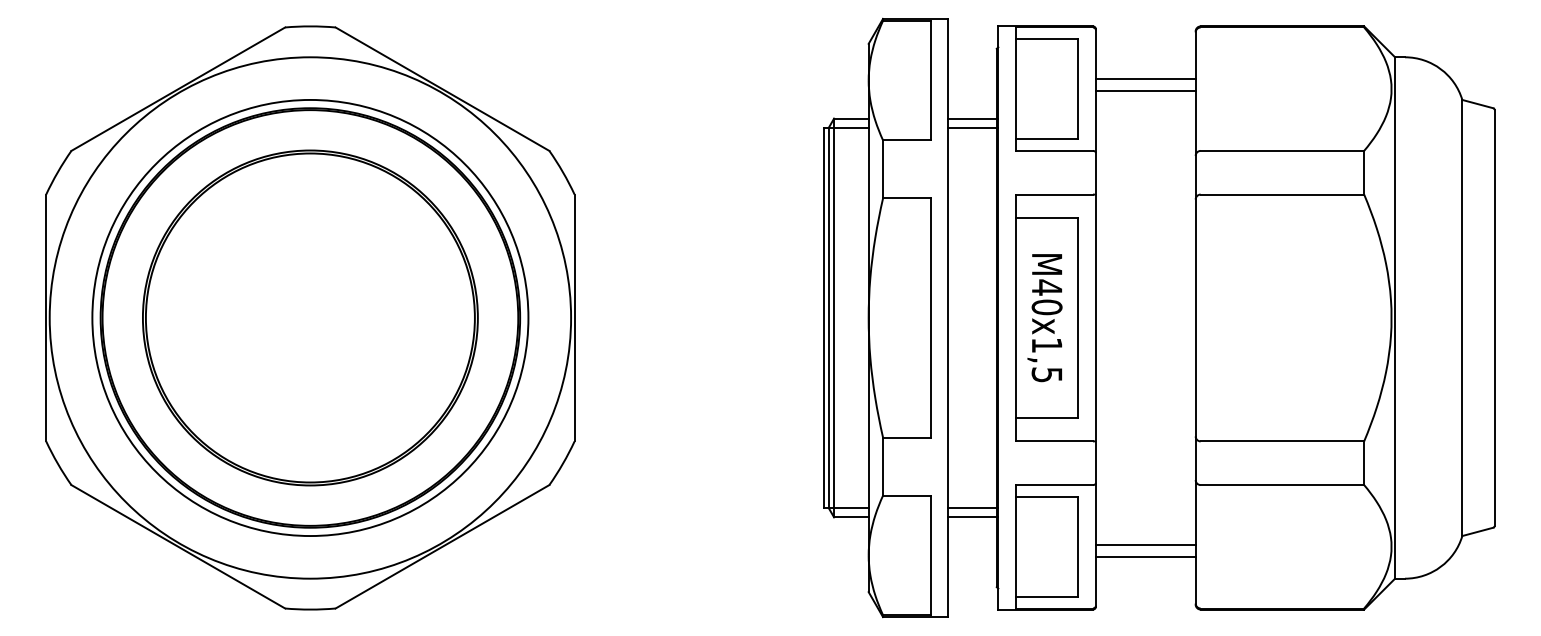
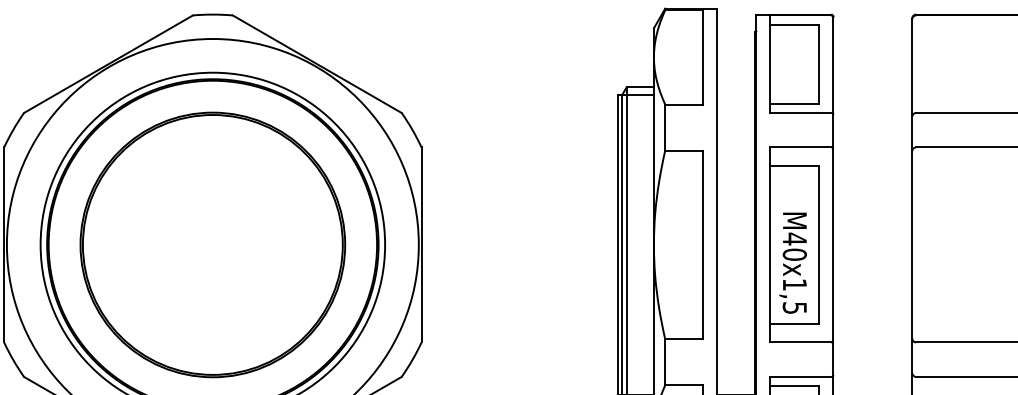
line: (1145, 78) -> (872, 55), removed
line: (1145, 91) -> (872, 66), removed
line: (973, 118) -> (736, 87), removed
line: (973, 127) -> (736, 94), removed
text: (1044, 318) -> (792, 263), moved

